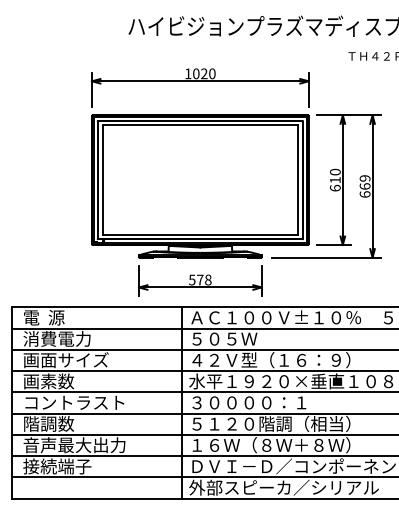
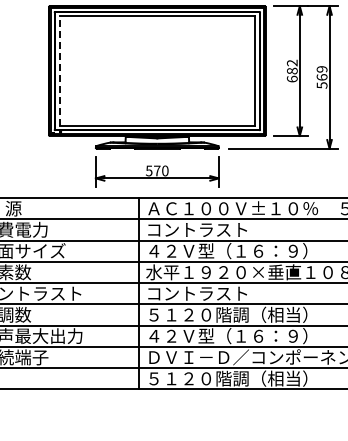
text: (335, 175) -> (292, 66), 610 -> 682
line: (102, 179) -> (59, 70), solid -> dashed
text: (364, 194) -> (321, 85), 669 -> 569
text: (208, 280) -> (165, 171), 578 -> 570
text: (240, 338) -> (197, 229), ５０５Ｗ -> コントラスト
text: (248, 402) -> (205, 293), ３００００：１ -> コントラスト
text: (268, 445) -> (225, 336), １６Ｗ（８Ｗ＋８Ｗ） -> ４２Ｖ型（１６：９）
text: (283, 487) -> (240, 378), 外部スピーカ／シリアル -> ５１２０階調（相当）

